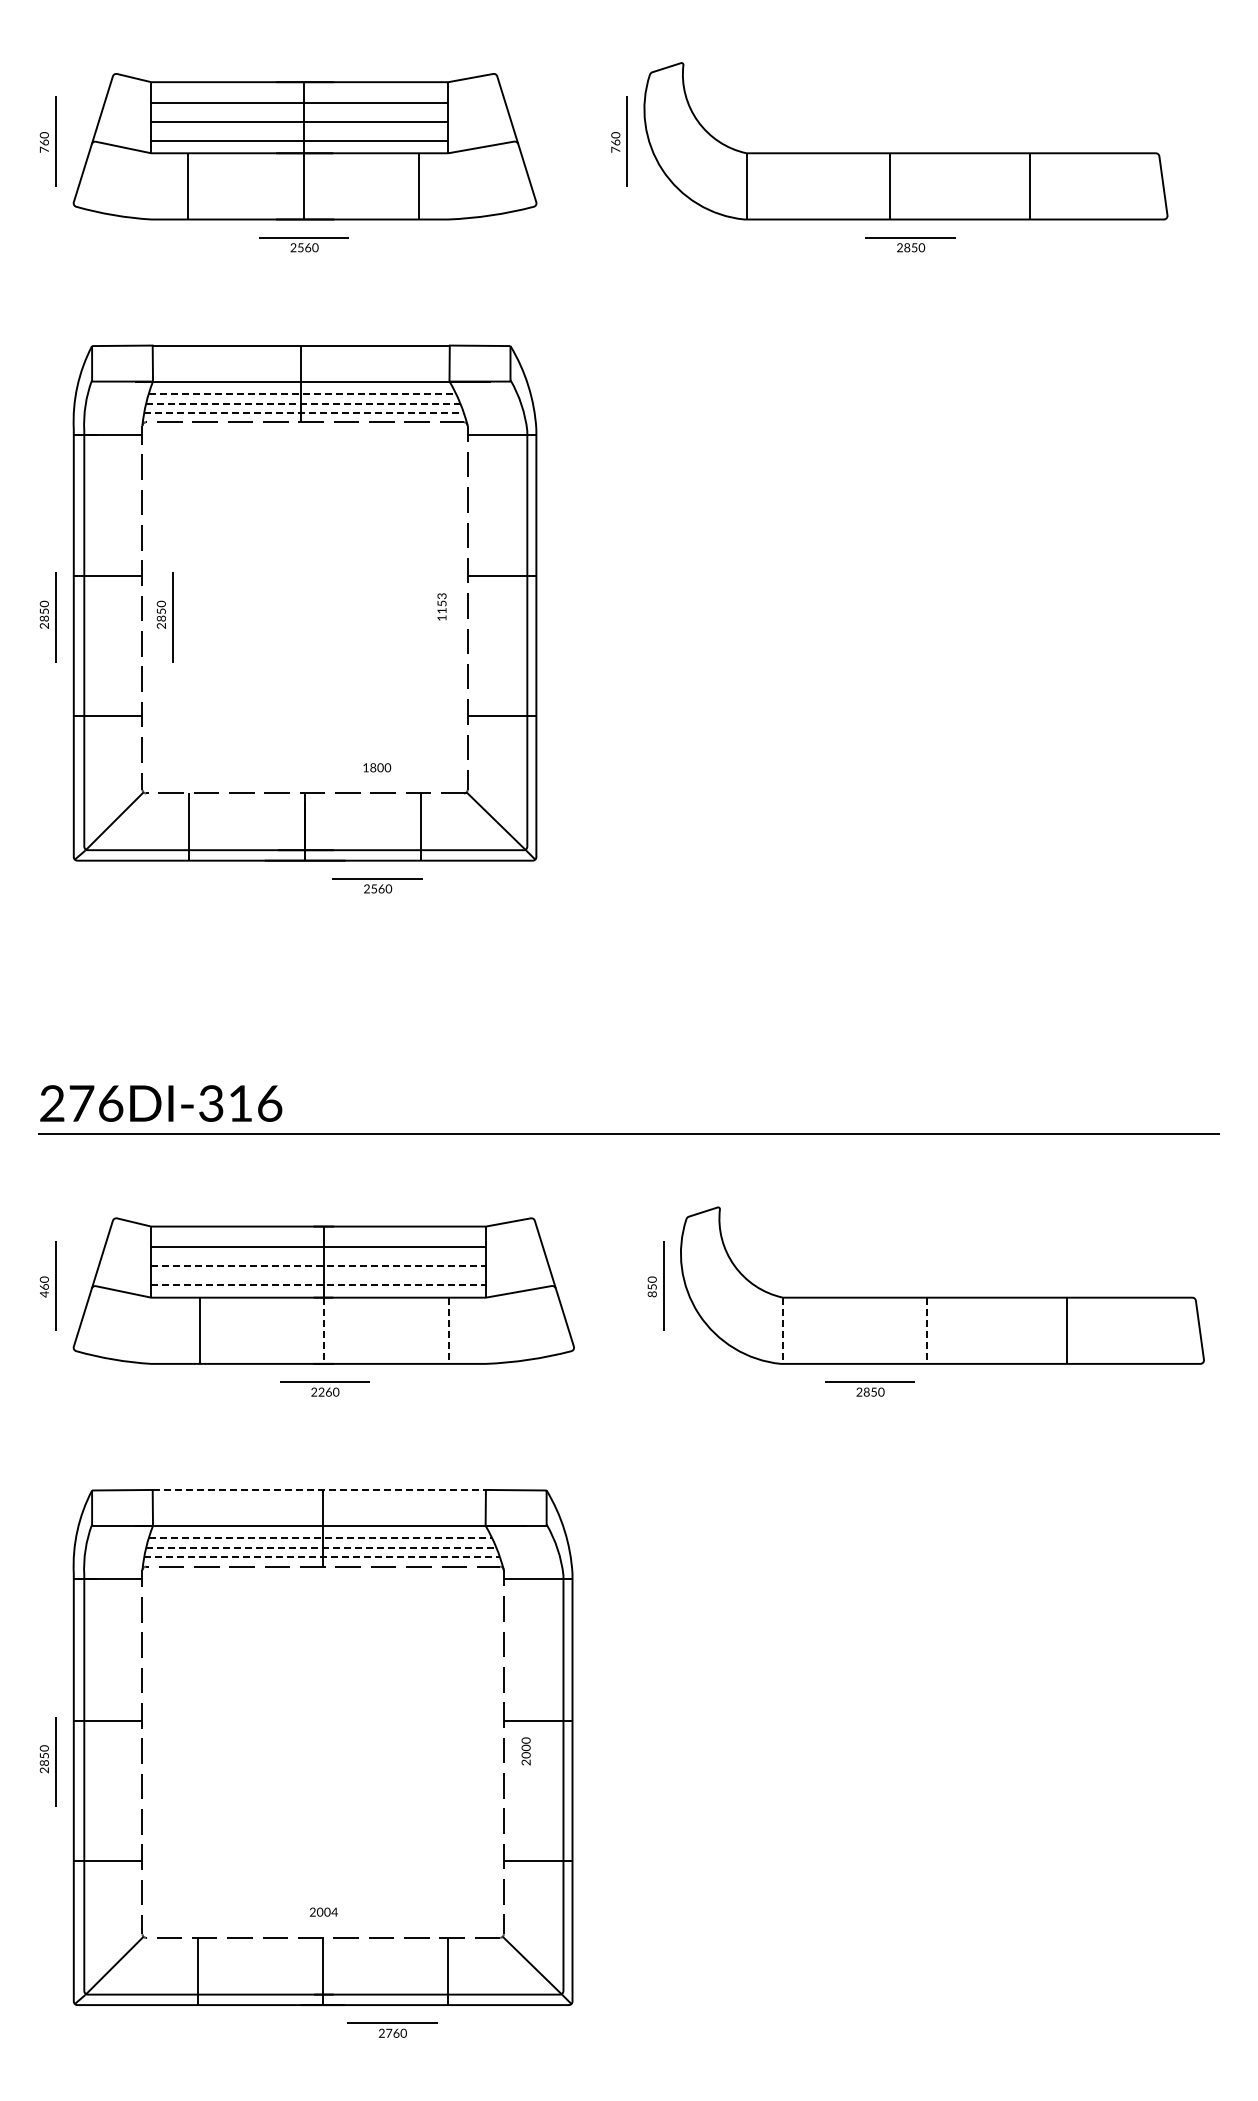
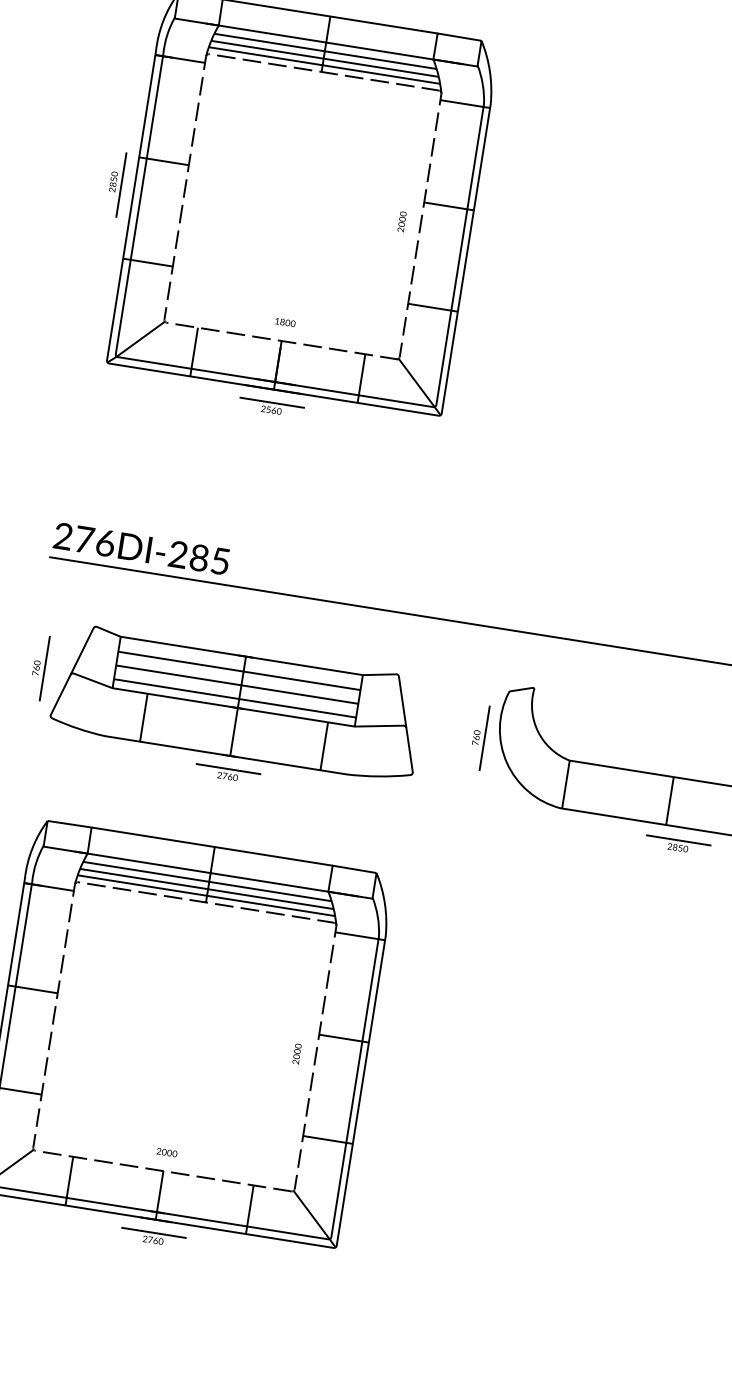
line: (302, 393) -> (325, 51), dashed -> solid
line: (303, 403) -> (325, 58), dashed -> solid
line: (304, 412) -> (324, 65), dashed -> solid
text: (441, 607) -> (401, 222), 1153 -> 2000
part: (164, 617) -> (200, 197), removed
text: (377, 767) -> (285, 322), moved
part: (377, 885) -> (271, 407), moved
text: (240, 1103) -> (199, 557), 276DI-316 -> 276DI-285
line: (319, 1266) -> (237, 684), dashed -> solid
line: (319, 1285) -> (235, 698), dashed -> solid
text: (651, 1290) -> (475, 740), 850 -> 760
text: (43, 1294) -> (34, 673), 460 -> 760
line: (324, 1331) -> (234, 732), dashed -> solid
line: (449, 1331) -> (324, 746), dashed -> solid
line: (783, 1331) -> (566, 785), dashed -> solid
line: (926, 1331) -> (669, 801), dashed -> solid
part: (869, 1388) -> (677, 845), moved
text: (321, 1391) -> (225, 775), 2260 -> 2760
line: (319, 1489) -> (212, 846), dashed -> solid
line: (320, 1538) -> (207, 881), dashed -> solid
line: (321, 1548) -> (207, 889), dashed -> solid
line: (322, 1557) -> (206, 895), dashed -> solid
text: (525, 1751) -> (296, 1053), moved
text: (334, 1911) -> (174, 1153), 2004 -> 2000
part: (392, 2029) -> (153, 1237), moved

